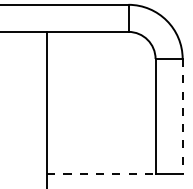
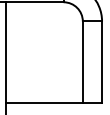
line: (182, 116) -> (101, 62), dashed -> solid
line: (101, 174) -> (44, 103), dashed -> solid

